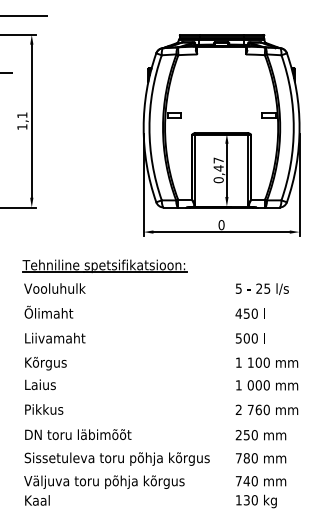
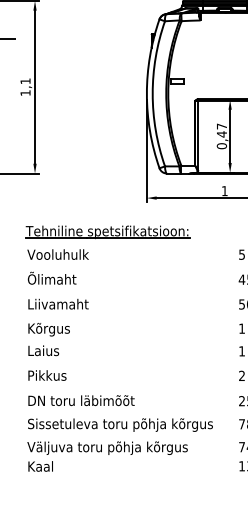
text: (221, 225) -> (224, 191), 0 -> 1

